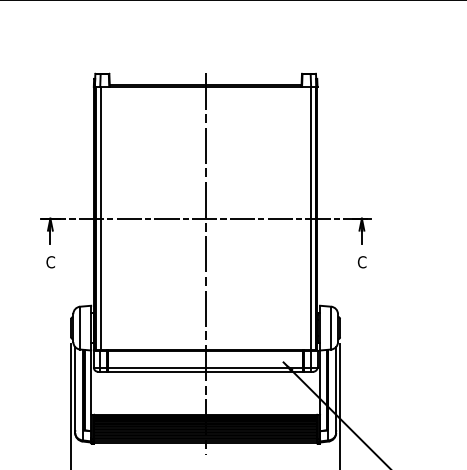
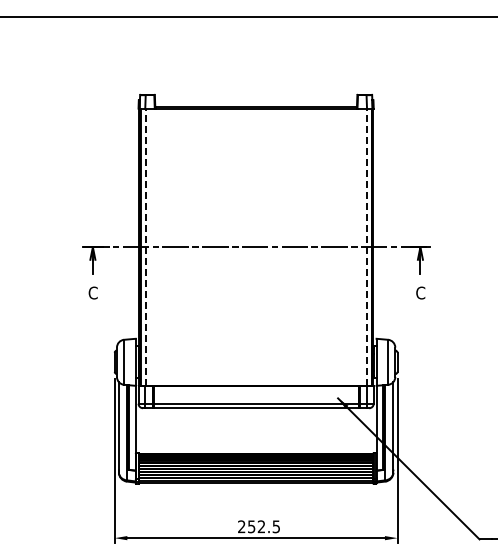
line: (100, 218) -> (145, 247), solid -> dashed
line: (310, 218) -> (366, 247), solid -> dashed
line: (206, 263) -> (256, 294), removed

